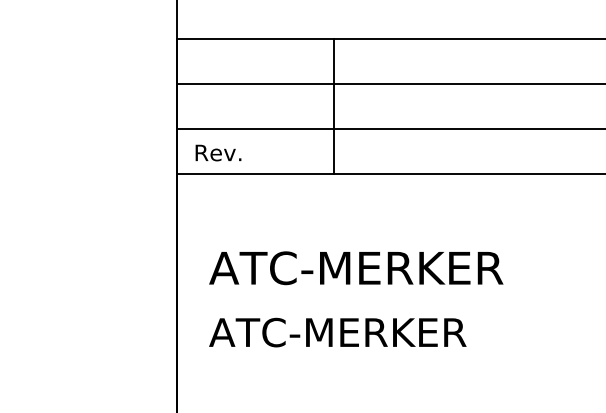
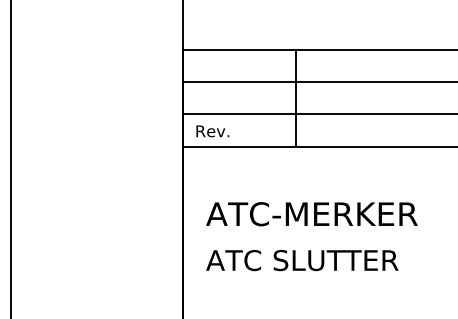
text: (383, 332) -> (331, 260), ATC-MERKER -> ATC SLUTTER

